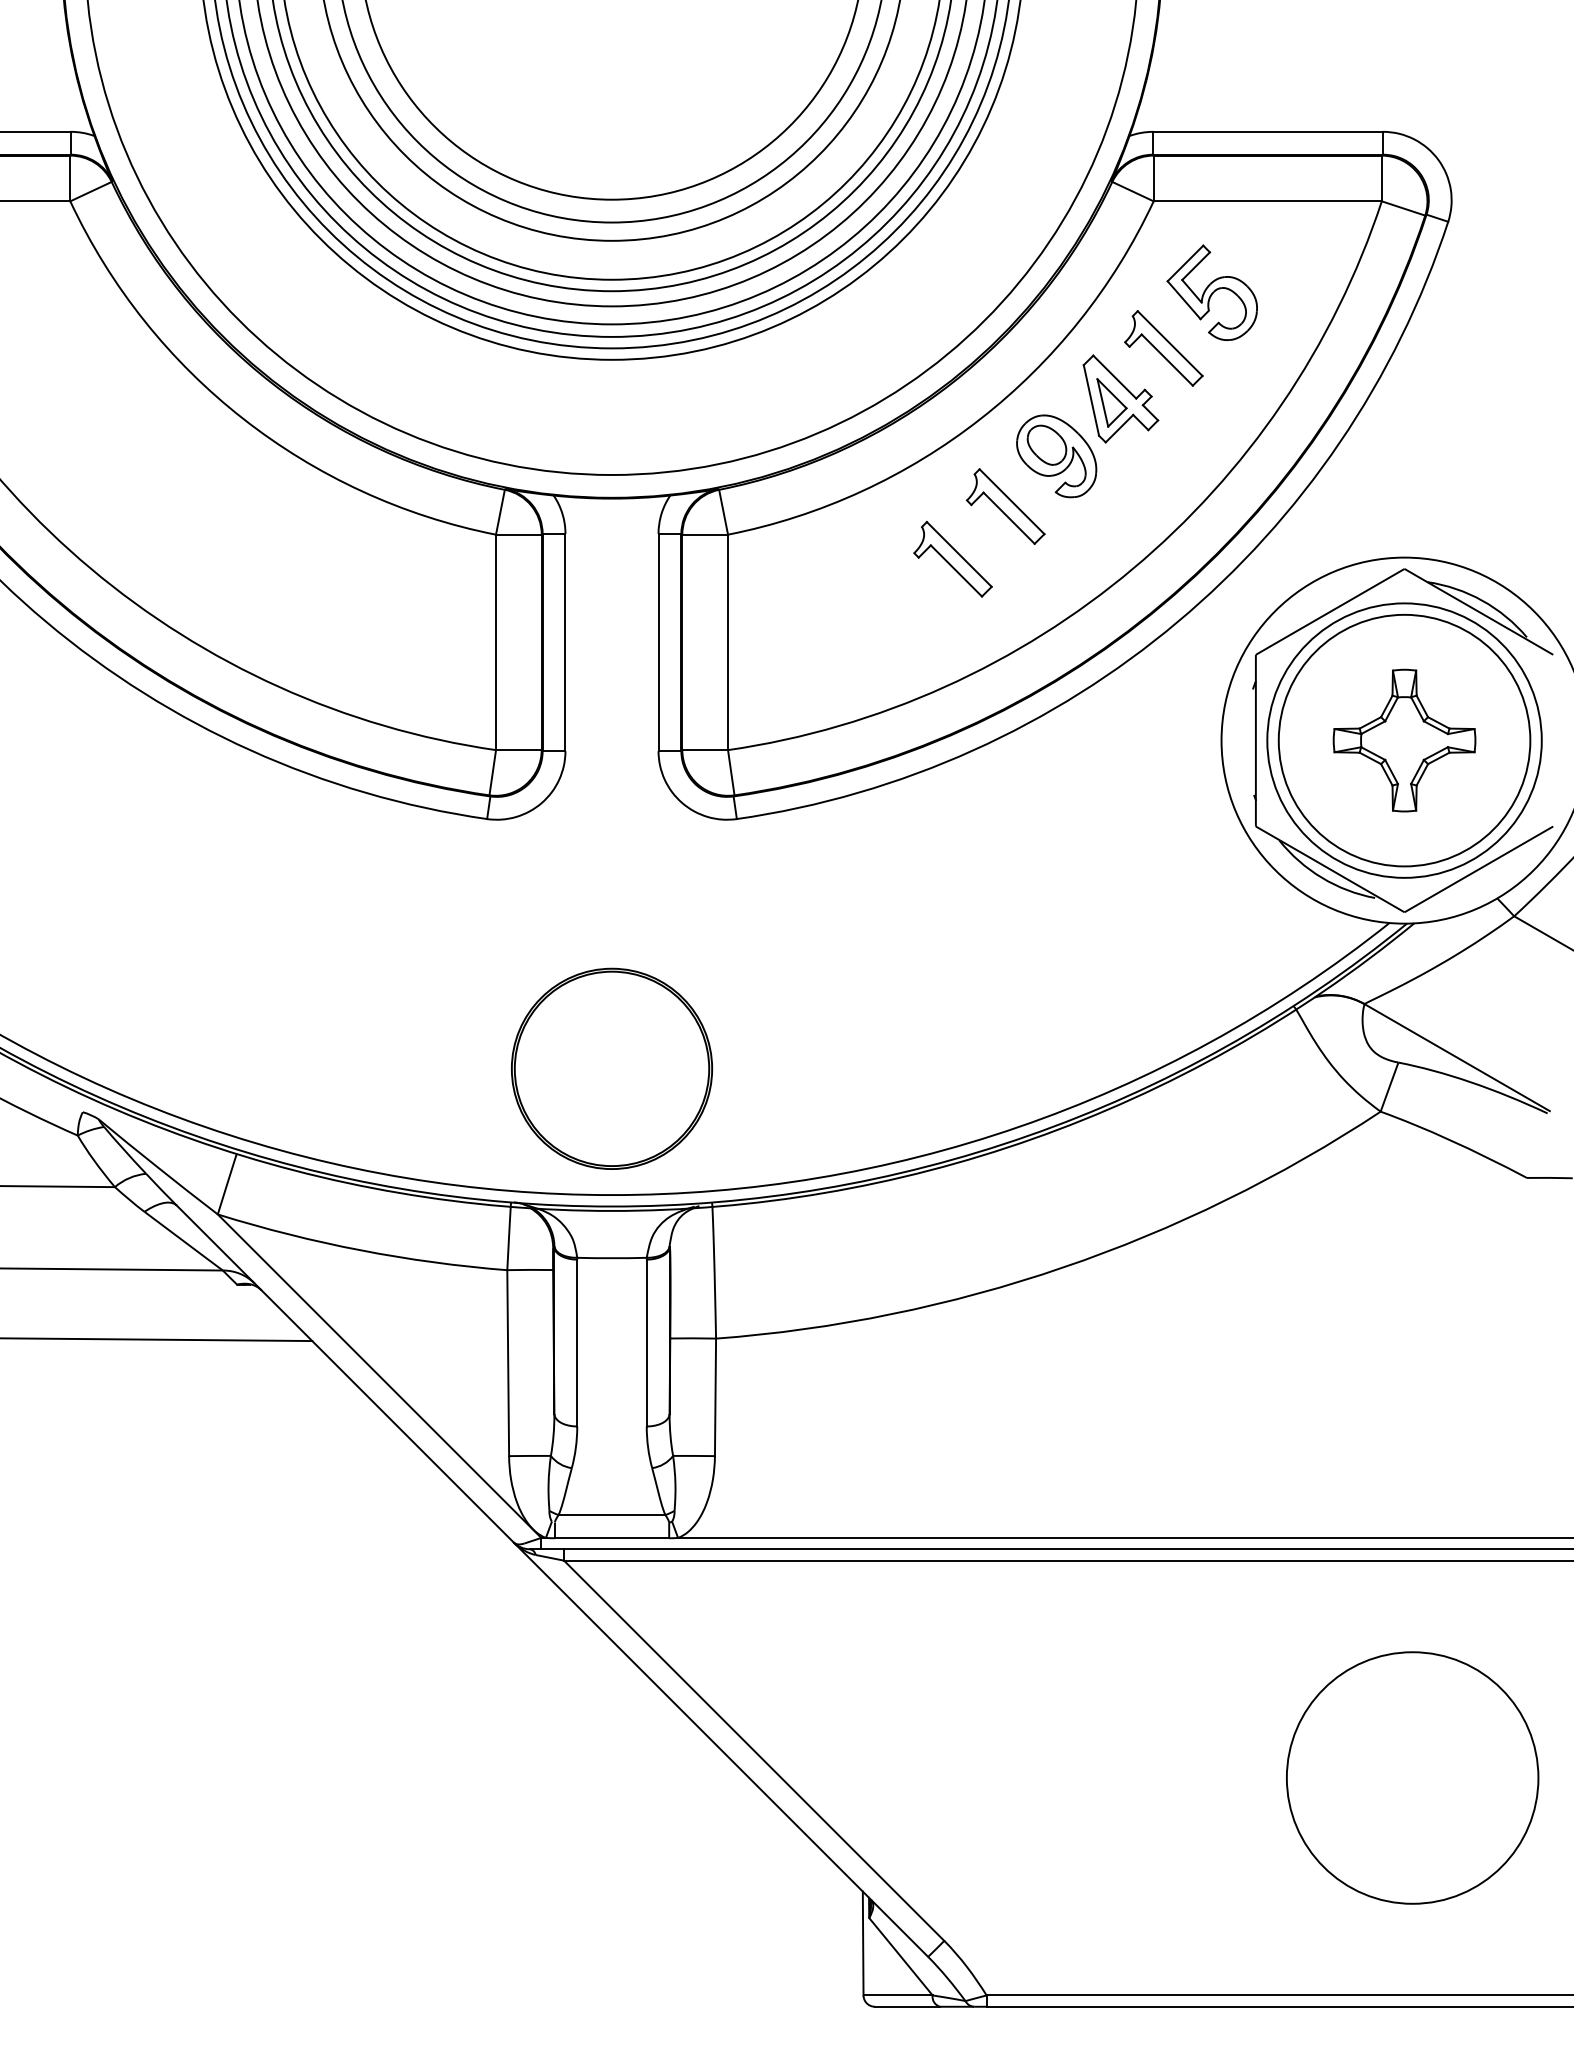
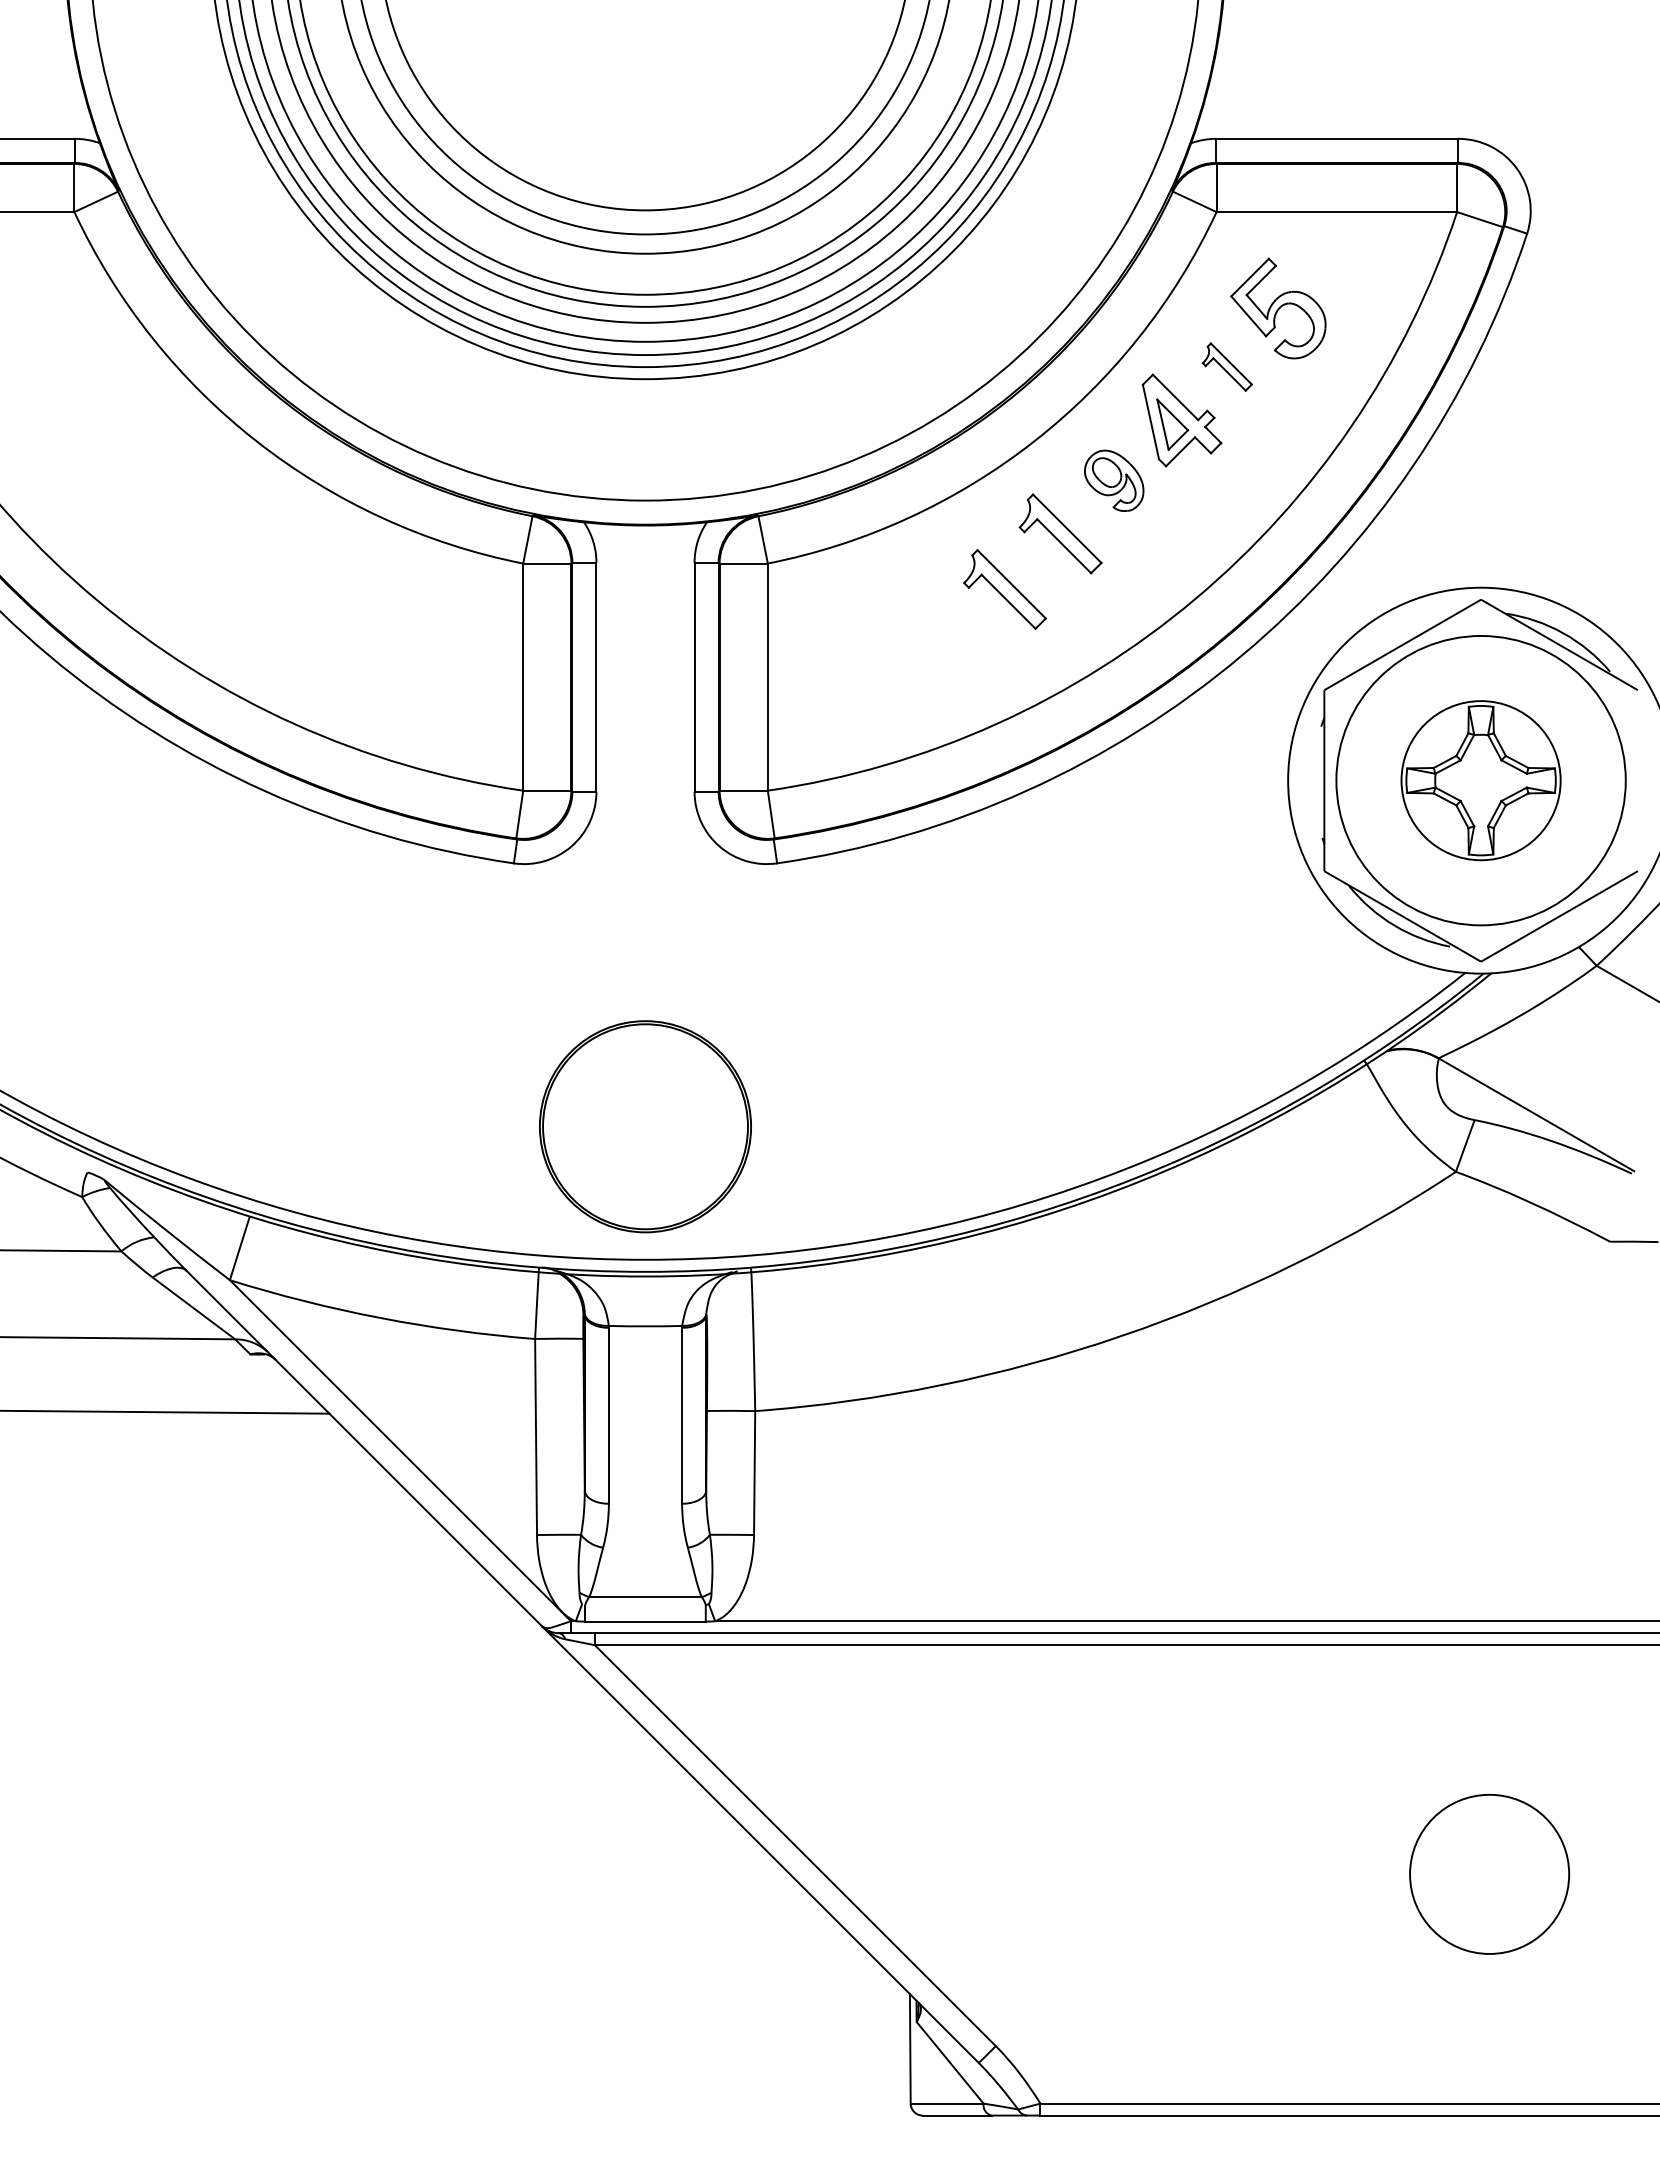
part: (1164, 347) -> (1227, 366), size x0.6
part: (1055, 455) -> (1113, 480), size x0.7
circle: (1403, 740) -> (1480, 780), size x0.6
circle: (1412, 1778) -> (1489, 1874), size x0.6

